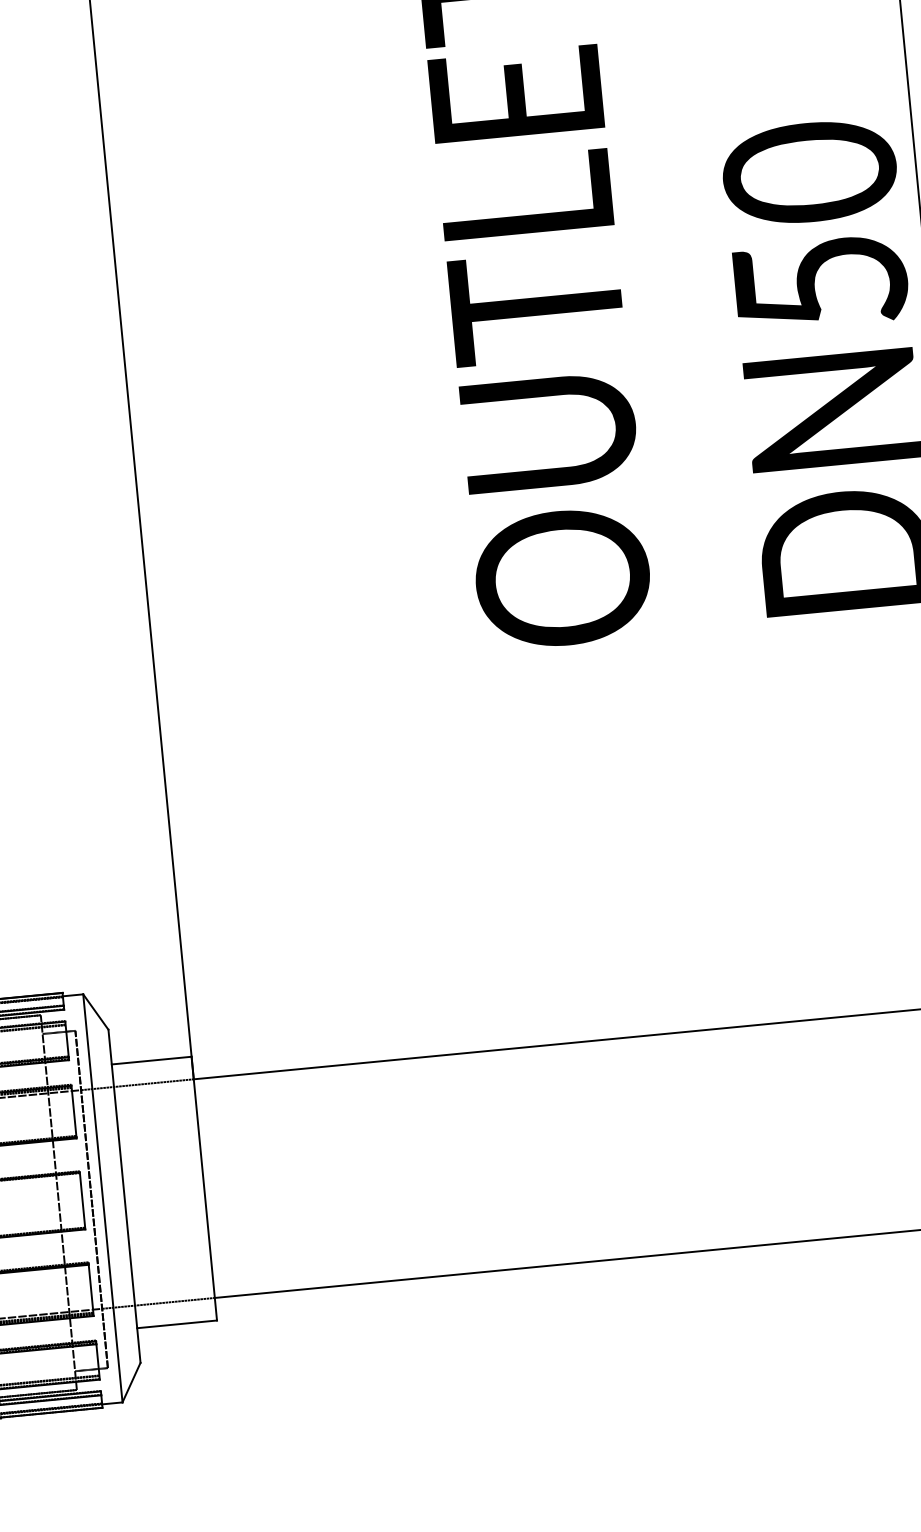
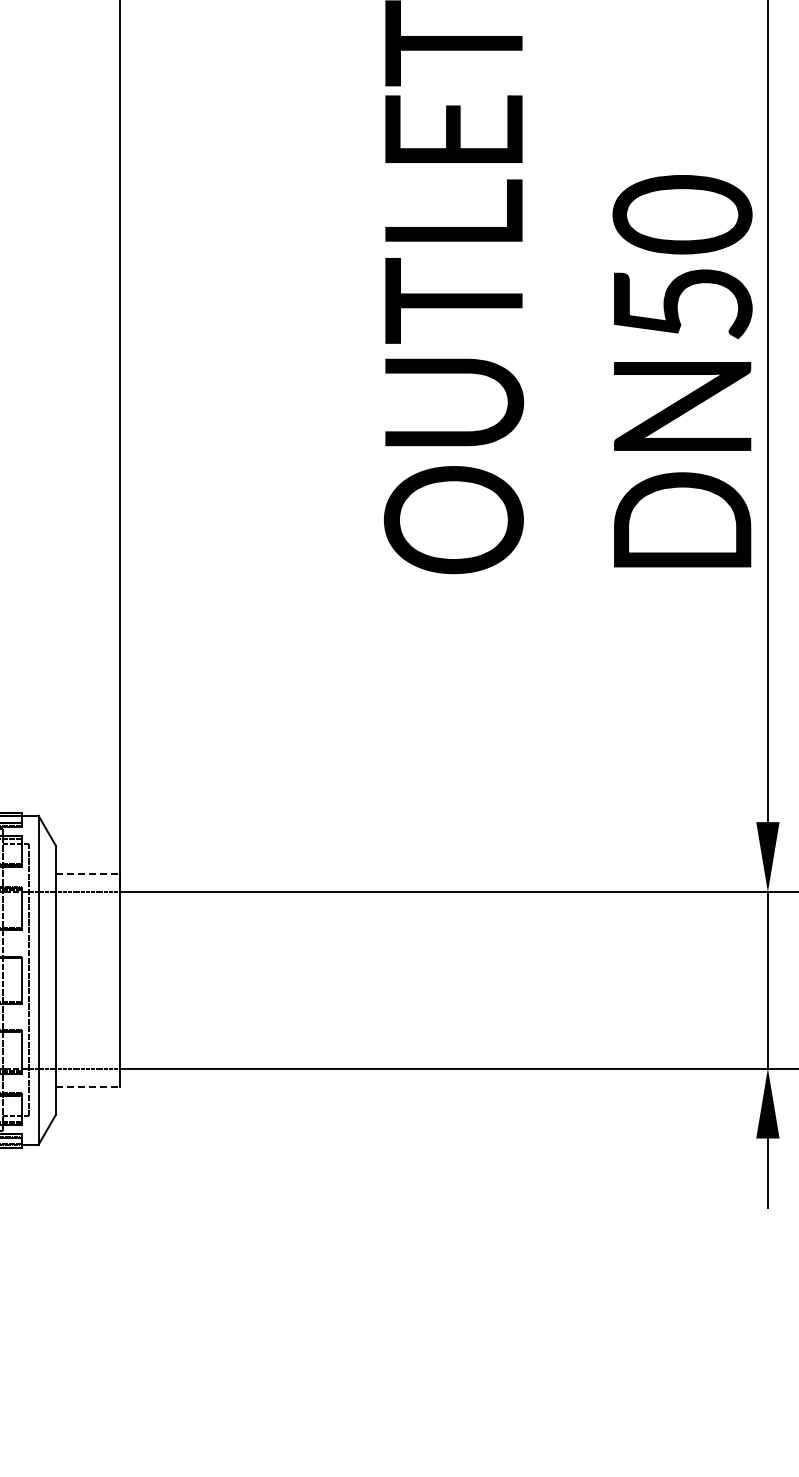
line: (152, 1060) -> (88, 873), solid -> dashed
line: (177, 1324) -> (88, 1086), solid -> dashed

